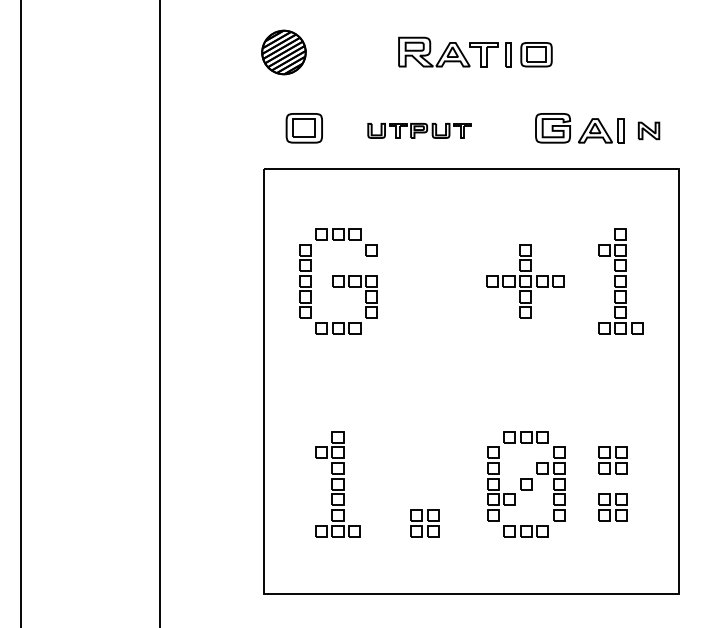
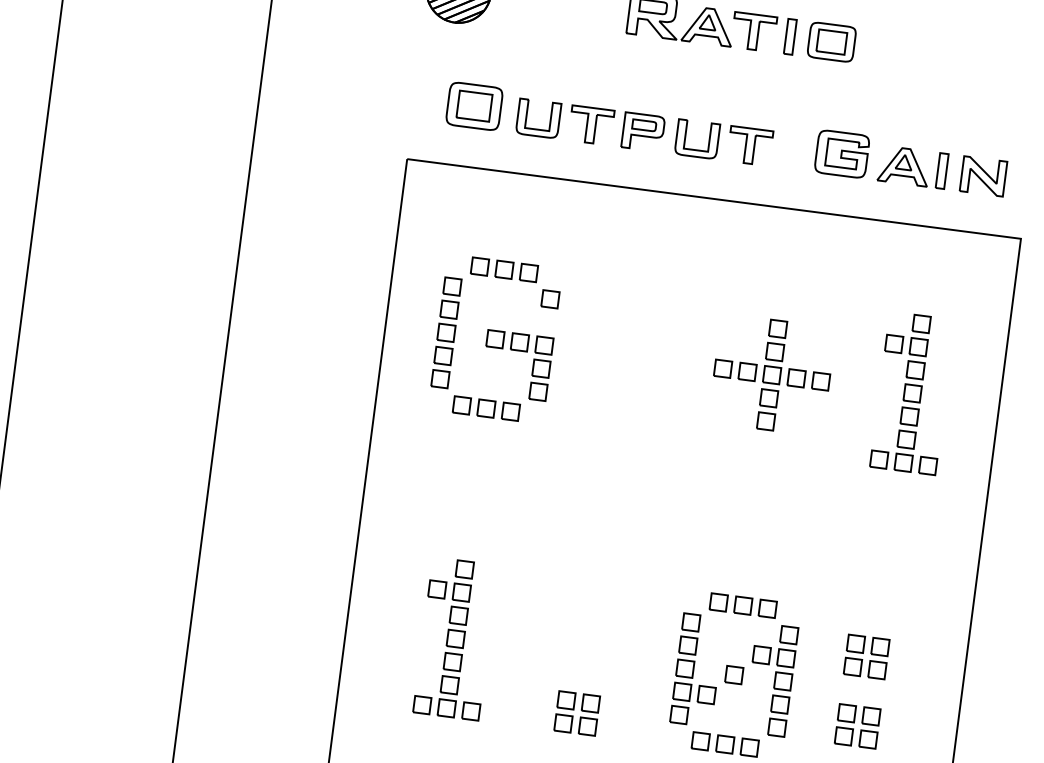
part: (419, 130) -> (644, 131), size x1.67
part: (648, 130) -> (982, 175), size x1.43

